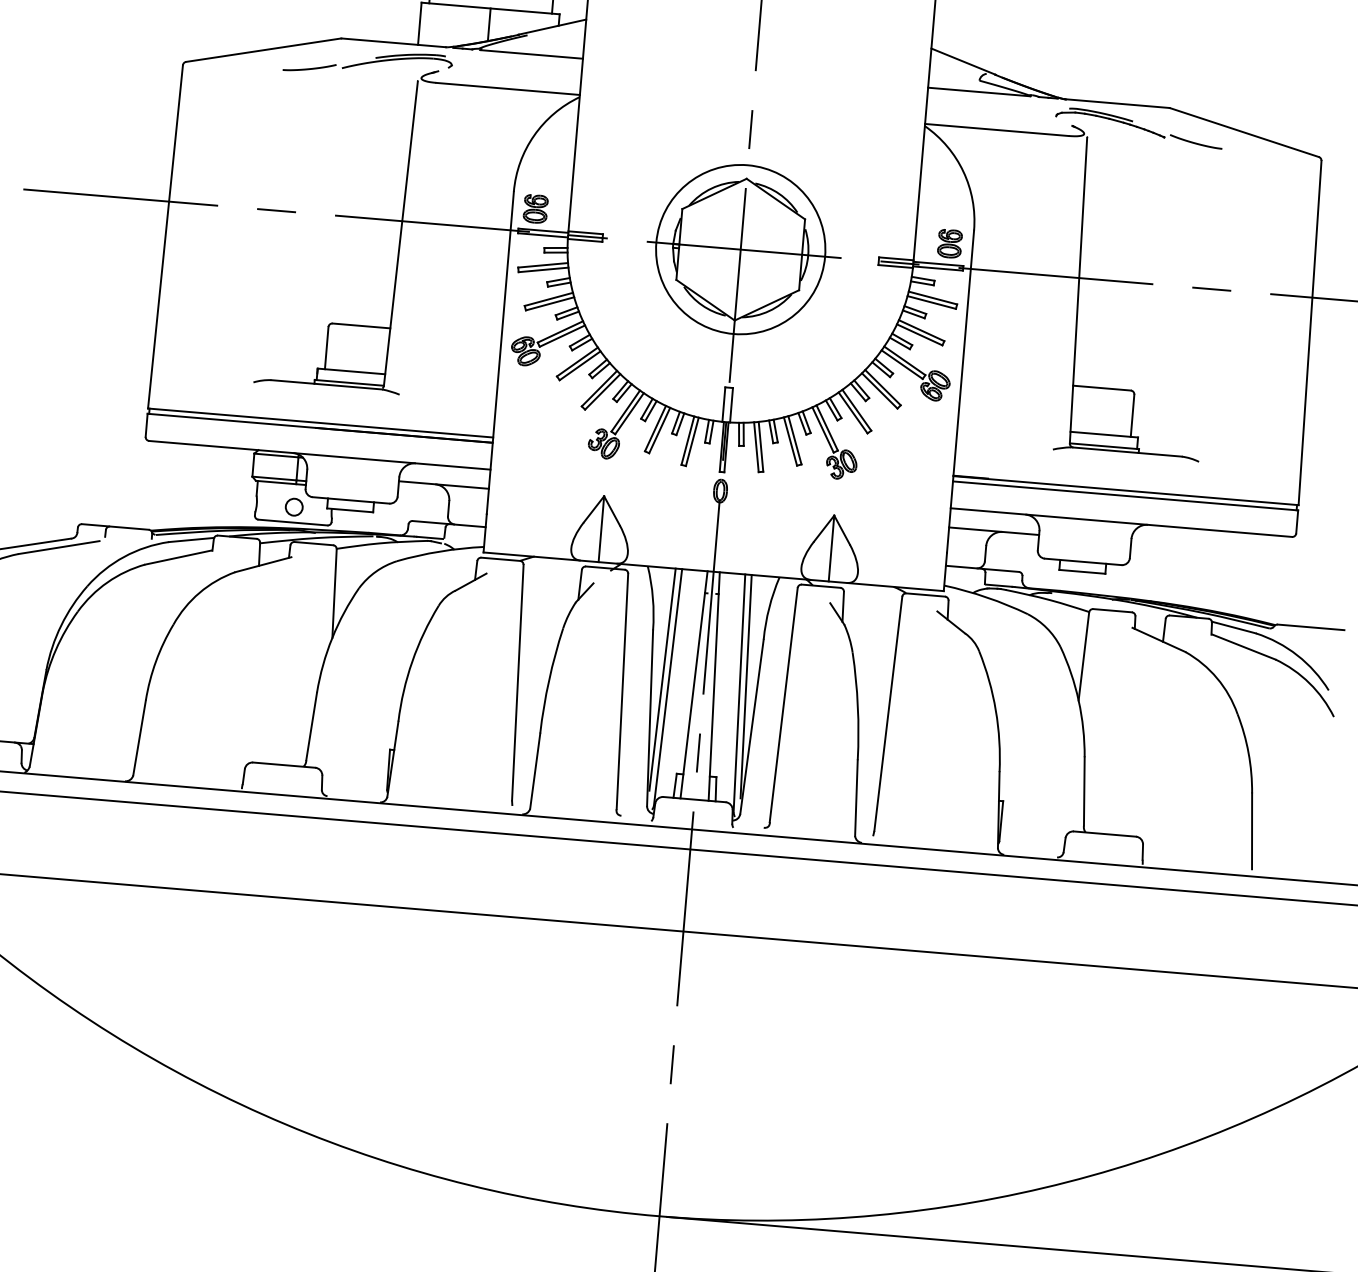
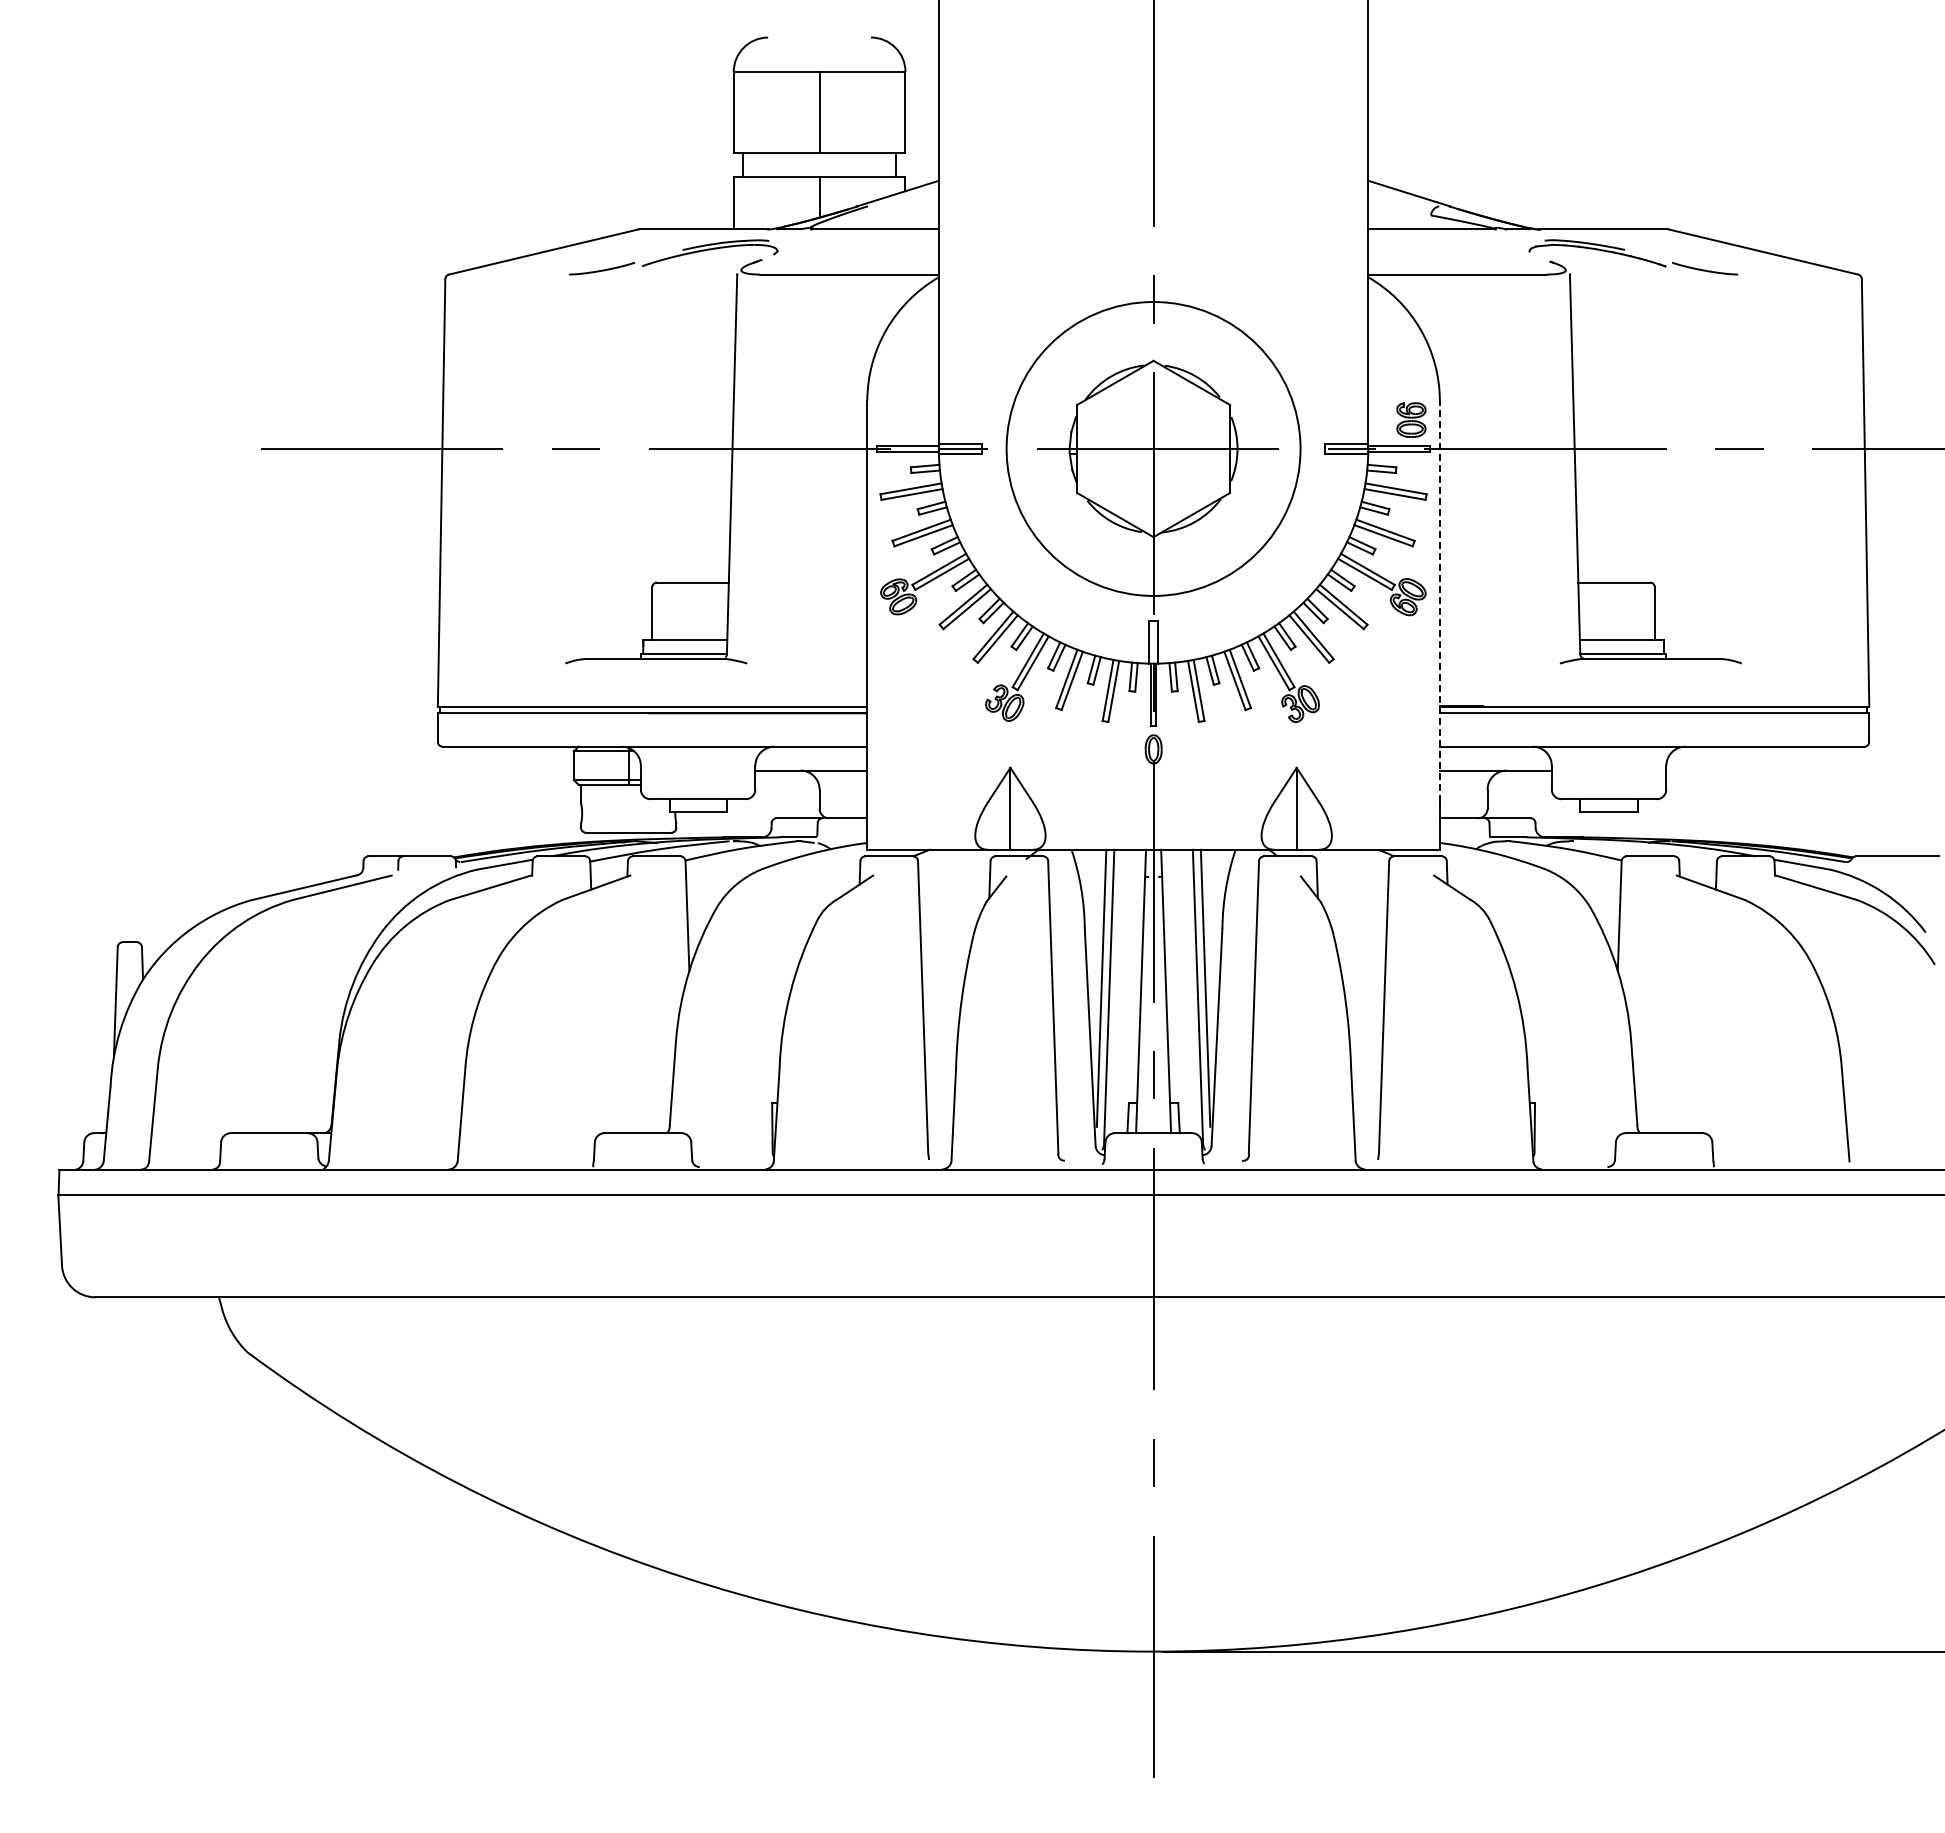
part: (536, 208) -> (896, 419), removed
circle: (740, 249) -> (1153, 448), size x1.4
line: (960, 391) -> (1439, 601), solid -> dashed
circle: (294, 507) -> (628, 813), removed

